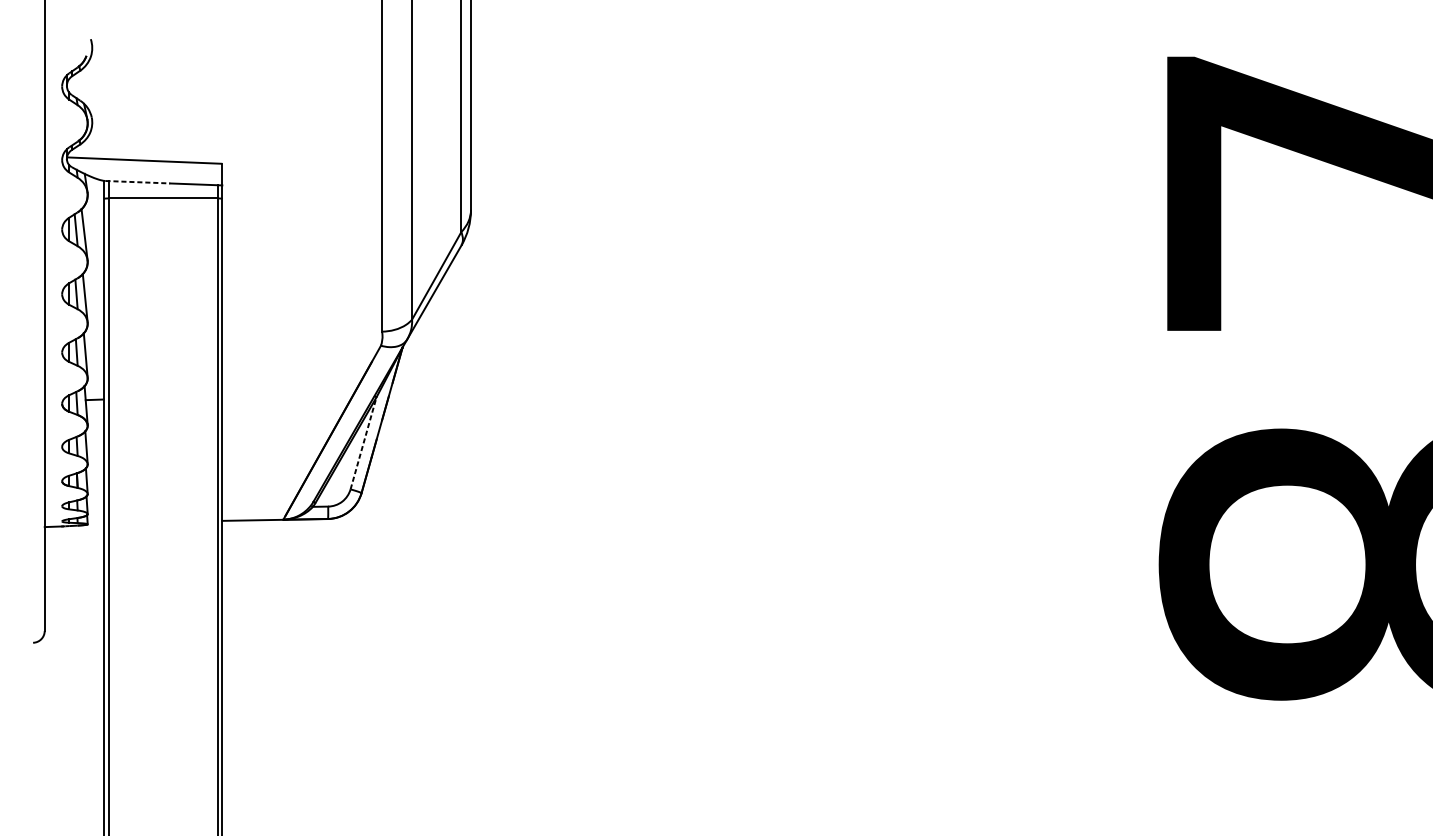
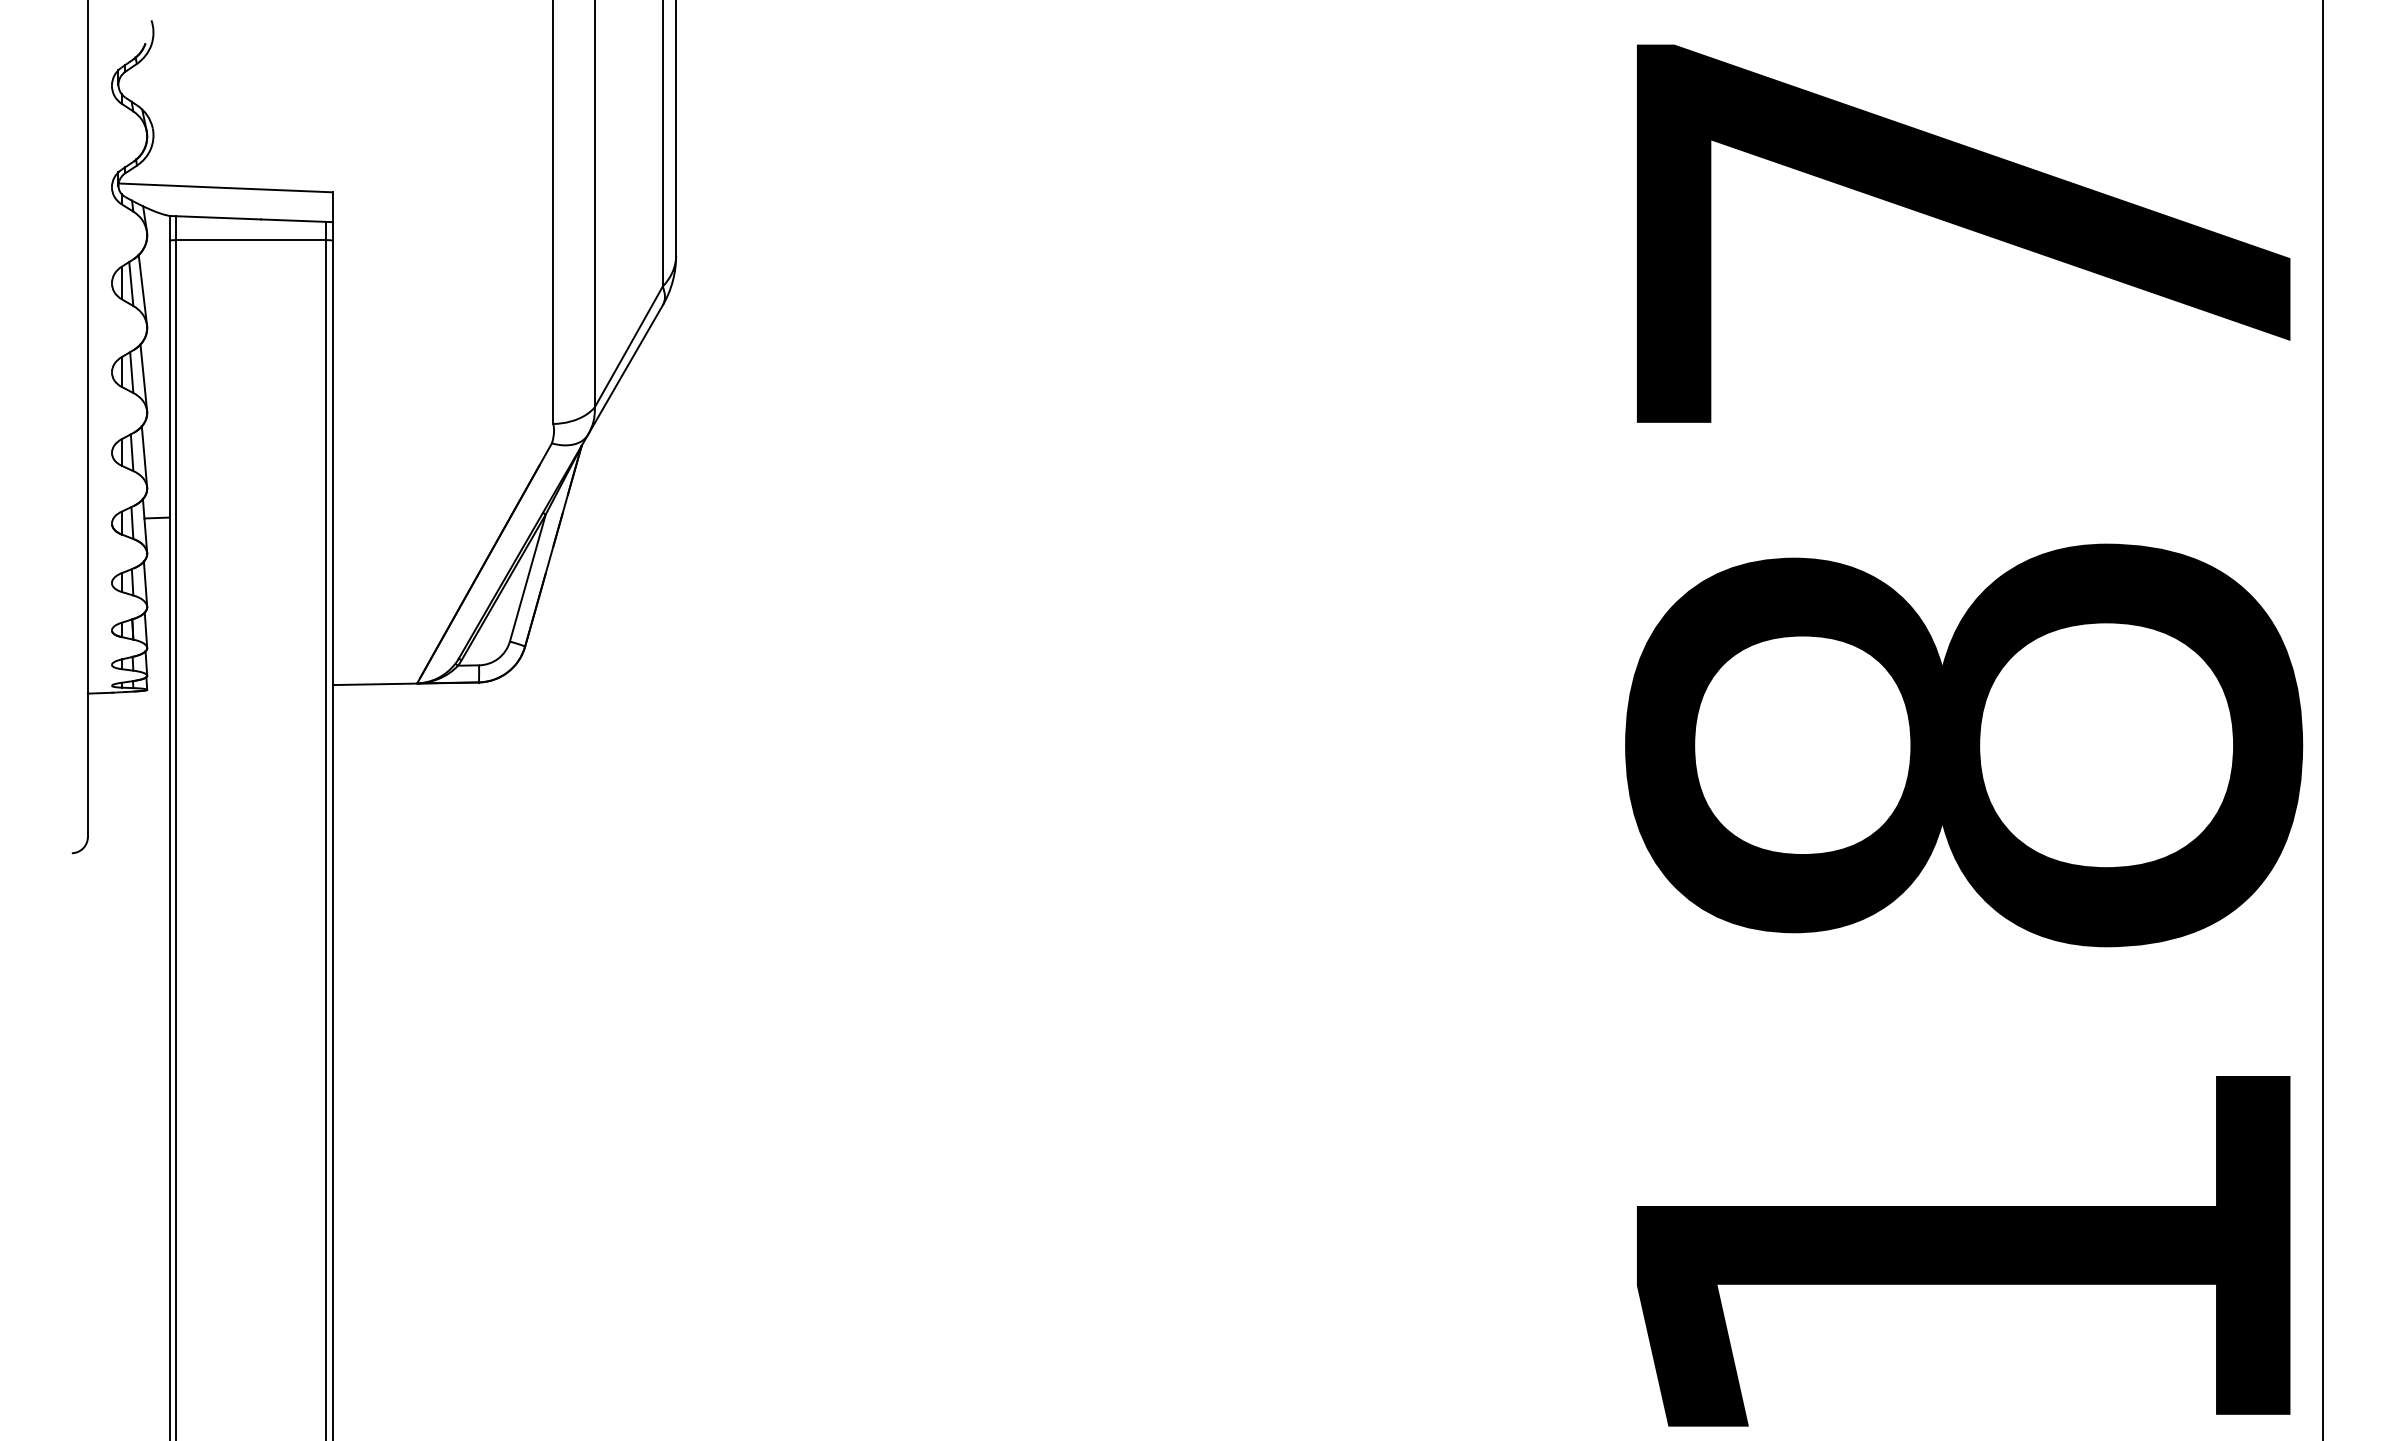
line: (137, 182) -> (216, 217), dashed -> solid
line: (363, 443) -> (527, 578), dashed -> solid

